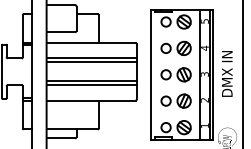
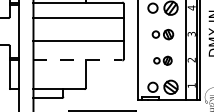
line: (91, 62) -> (78, 22), removed
part: (175, 74) -> (162, 34), size x0.7
line: (91, 85) -> (78, 45), removed
line: (91, 100) -> (78, 60), solid -> dashed
part: (175, 100) -> (162, 60), size x0.6

